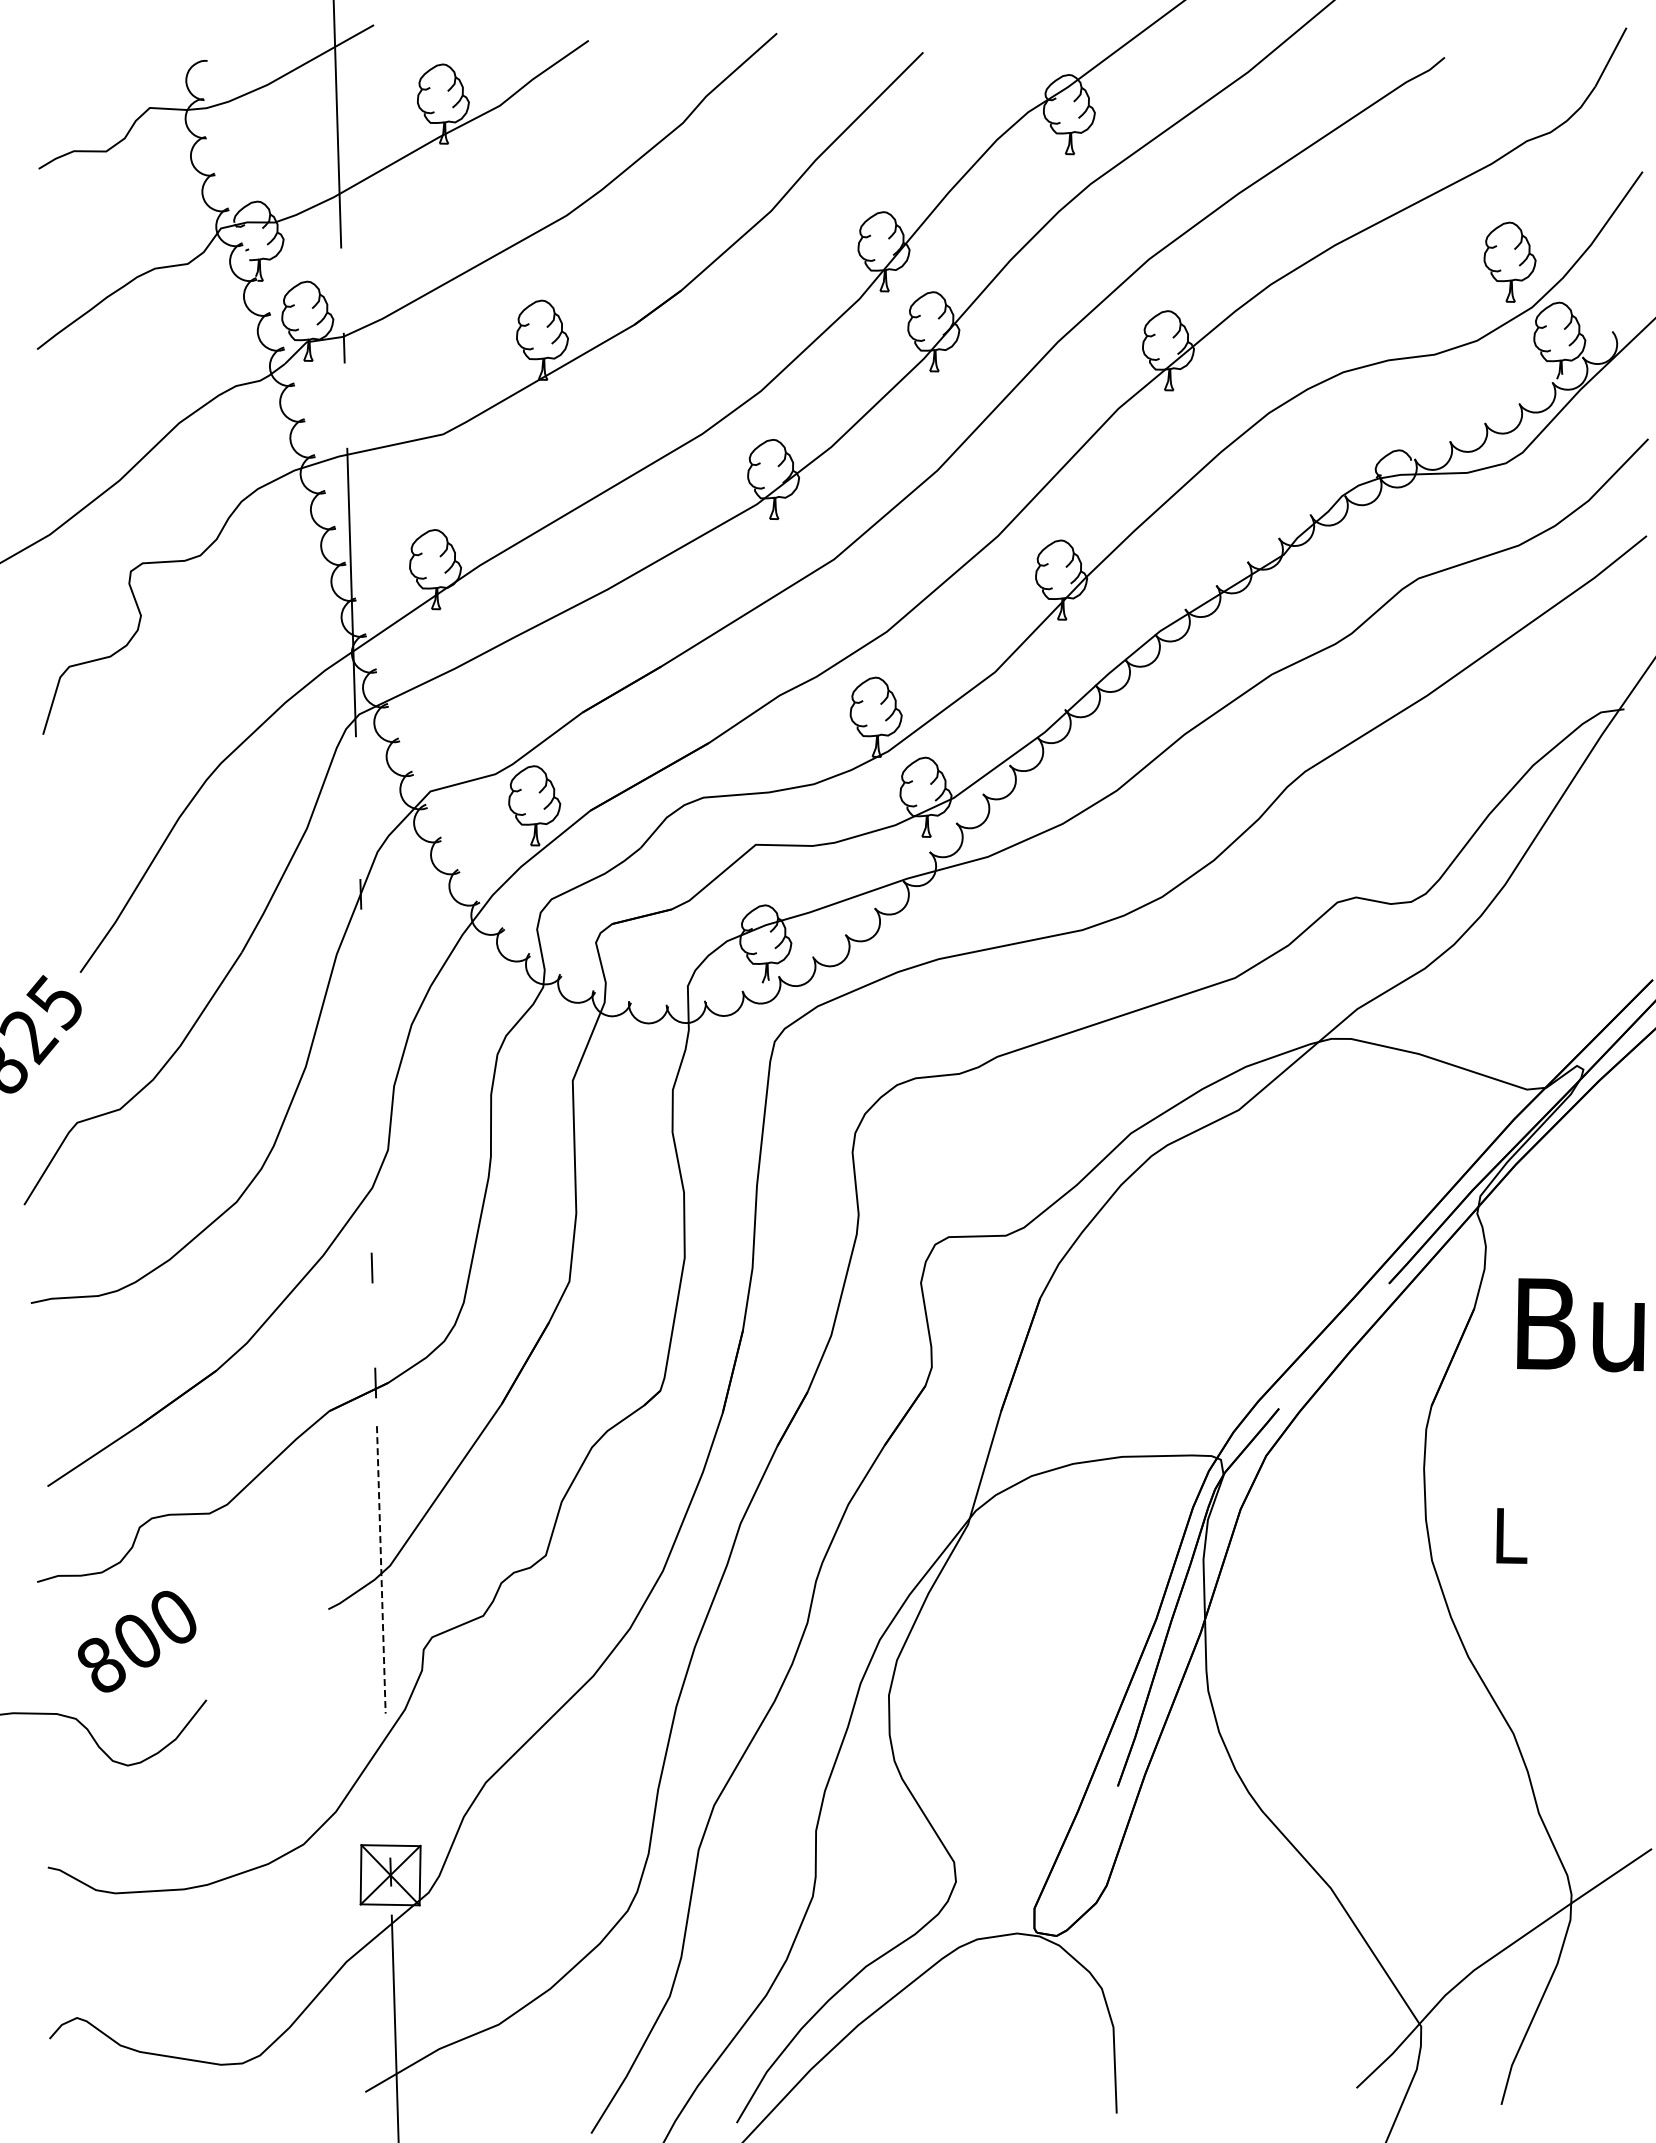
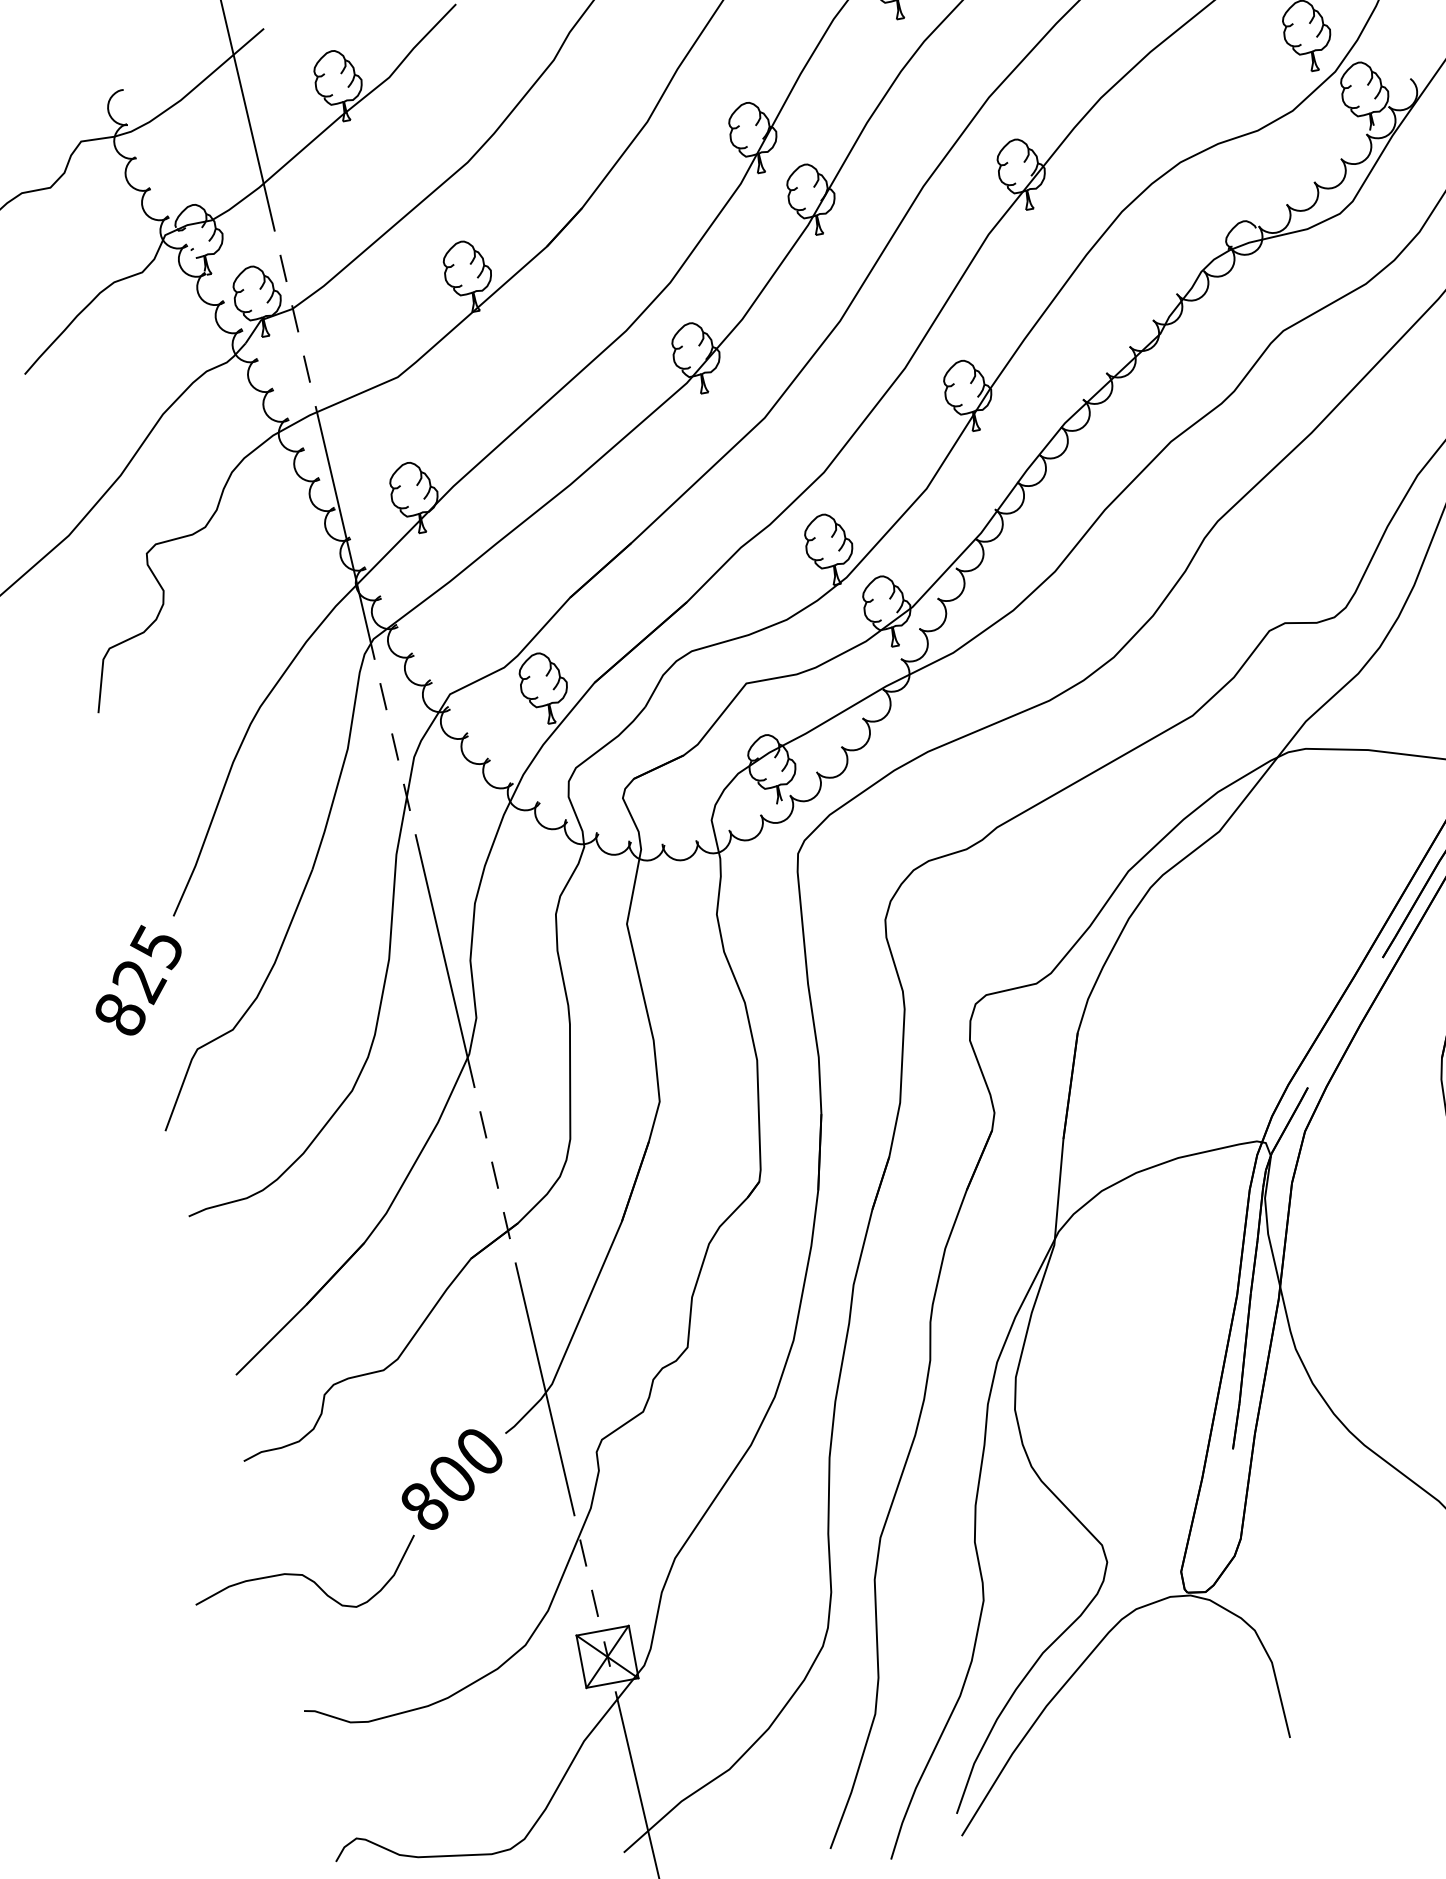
line: (342, 290) -> (283, 268), added
line: (345, 405) -> (306, 369), added
line: (356, 779) -> (382, 696), added
line: (358, 836) -> (394, 746), added
line: (366, 1080) -> (445, 960), added
line: (373, 1325) -> (494, 1175), added
line: (381, 1569) -> (545, 1388), dashed -> solid
text: (137, 1641) -> (452, 1479), moved
line: (386, 1756) -> (582, 1552), added
line: (388, 1813) -> (594, 1602), added

